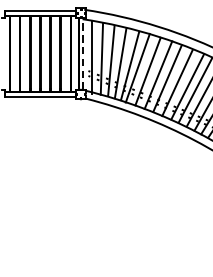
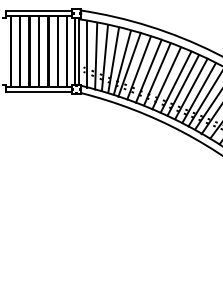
line: (83, 53) -> (79, 51), dashed -> solid

